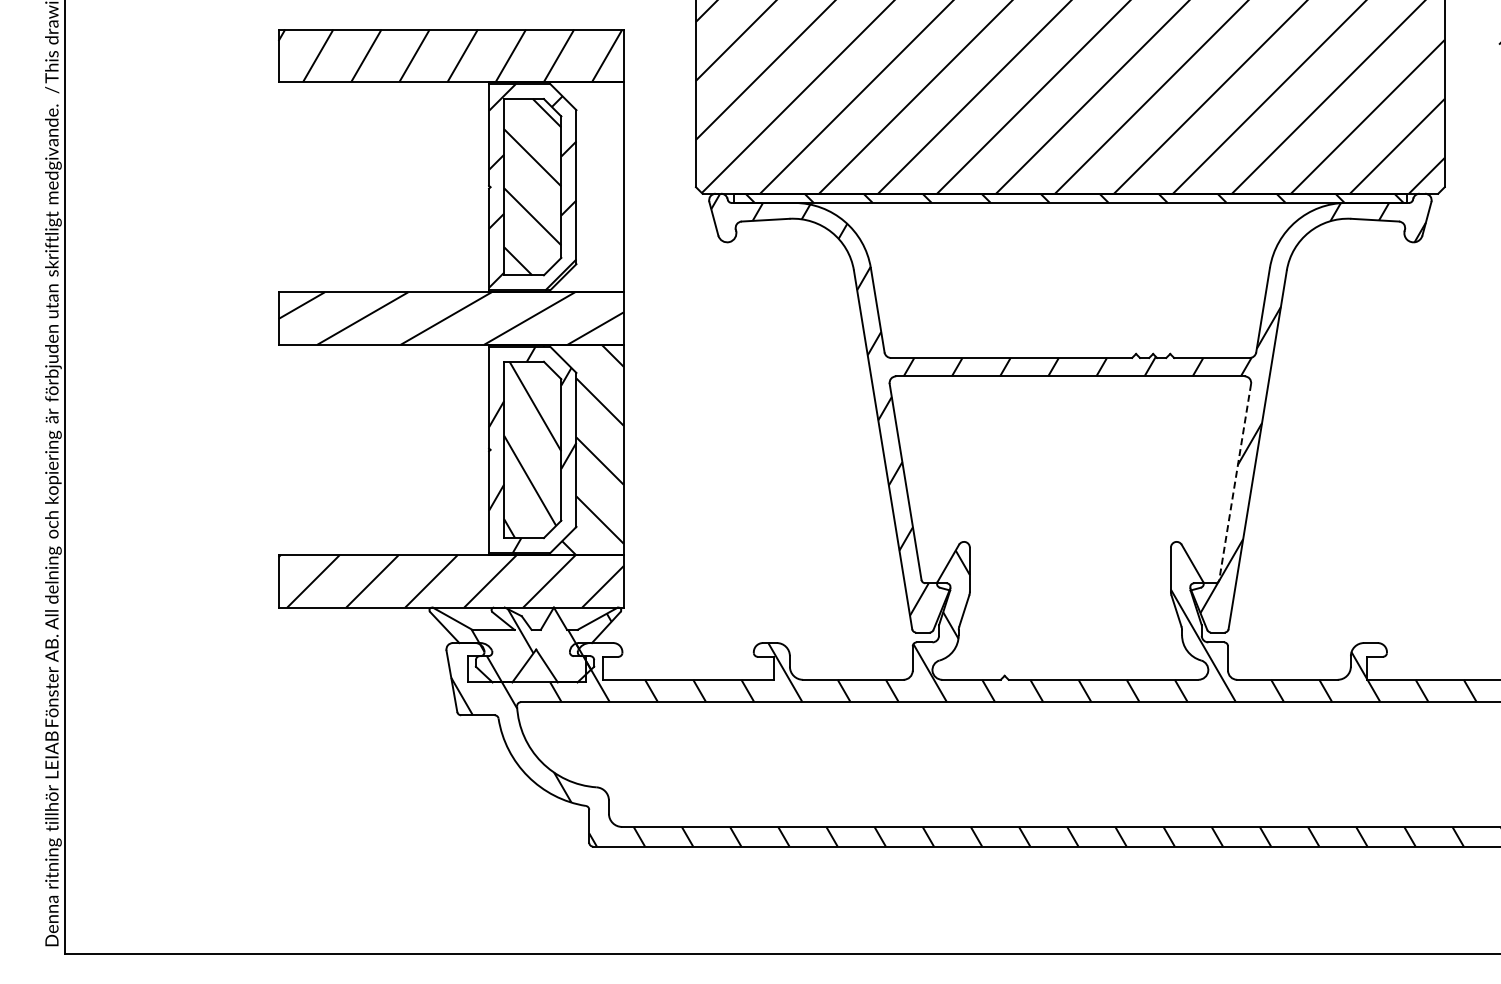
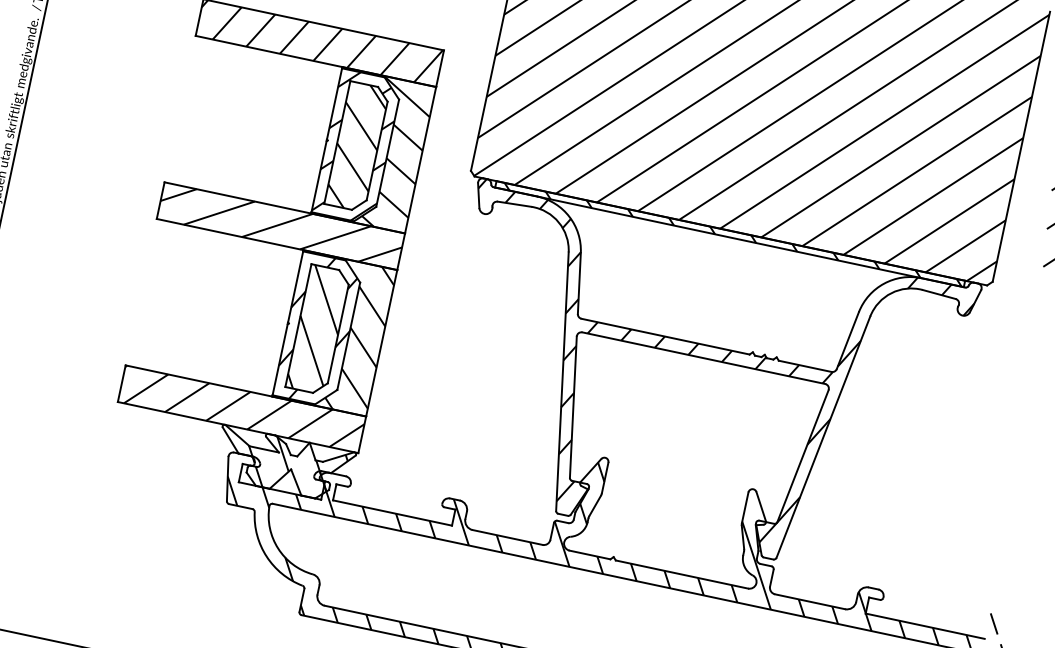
hatch: (557, 187) -> (374, 150), added
line: (1235, 482) -> (803, 456), dashed -> solid

